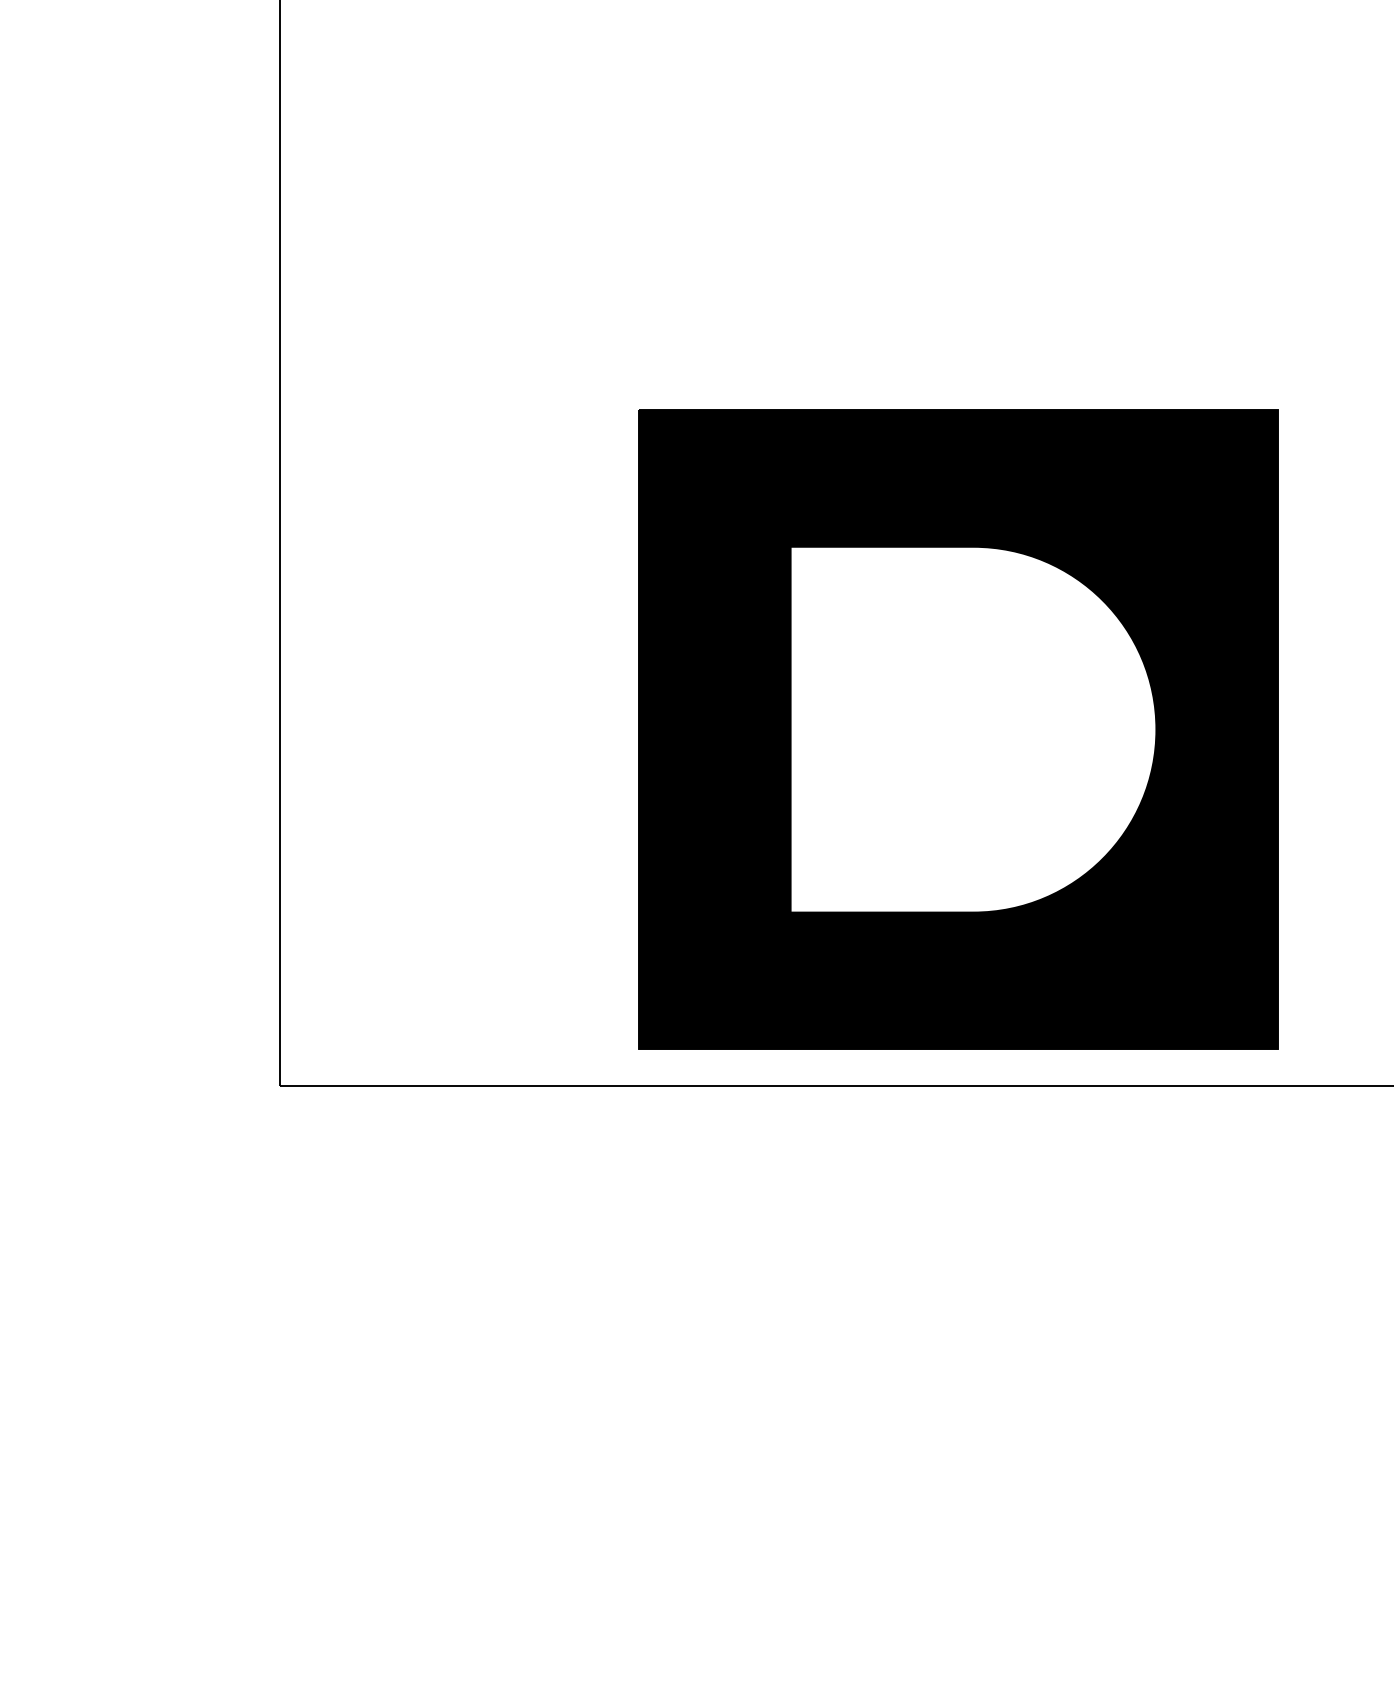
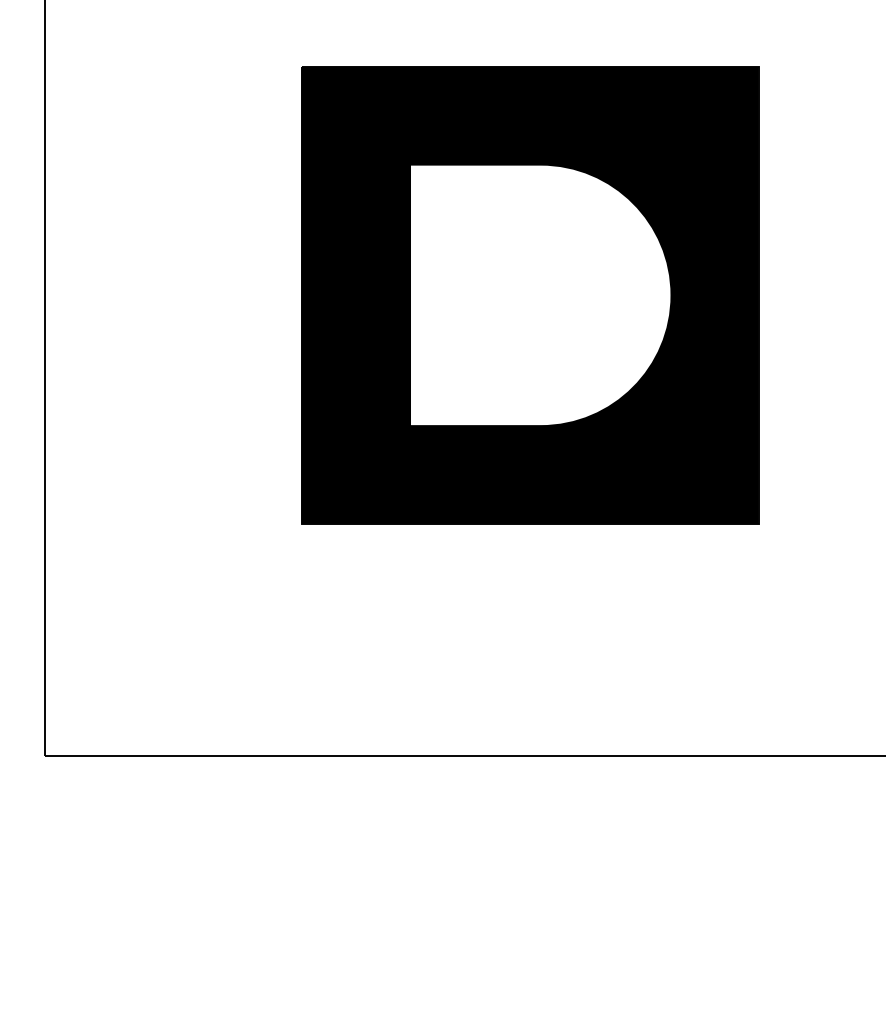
part: (958, 729) -> (530, 295), moved

